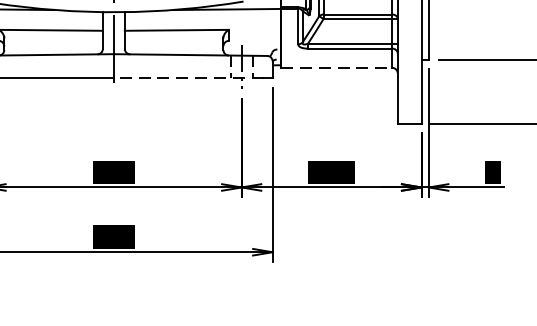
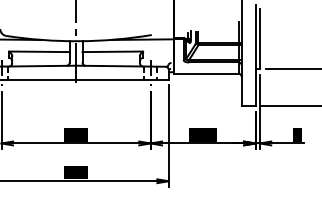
line: (337, 67) -> (206, 73), dashed -> solid
line: (188, 77) -> (119, 79), dashed -> solid

